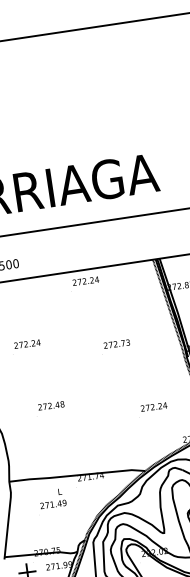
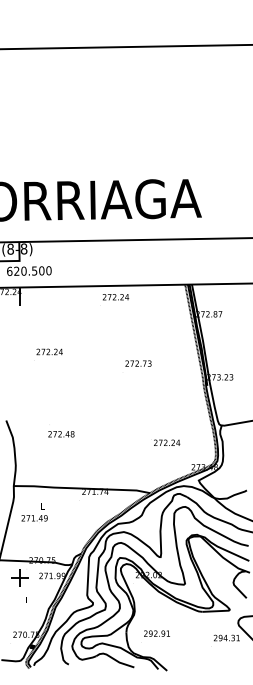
text: (51, 406) -> (61, 434), moved
text: (154, 406) -> (167, 442), moved
text: (52, 498) -> (34, 512), moved

